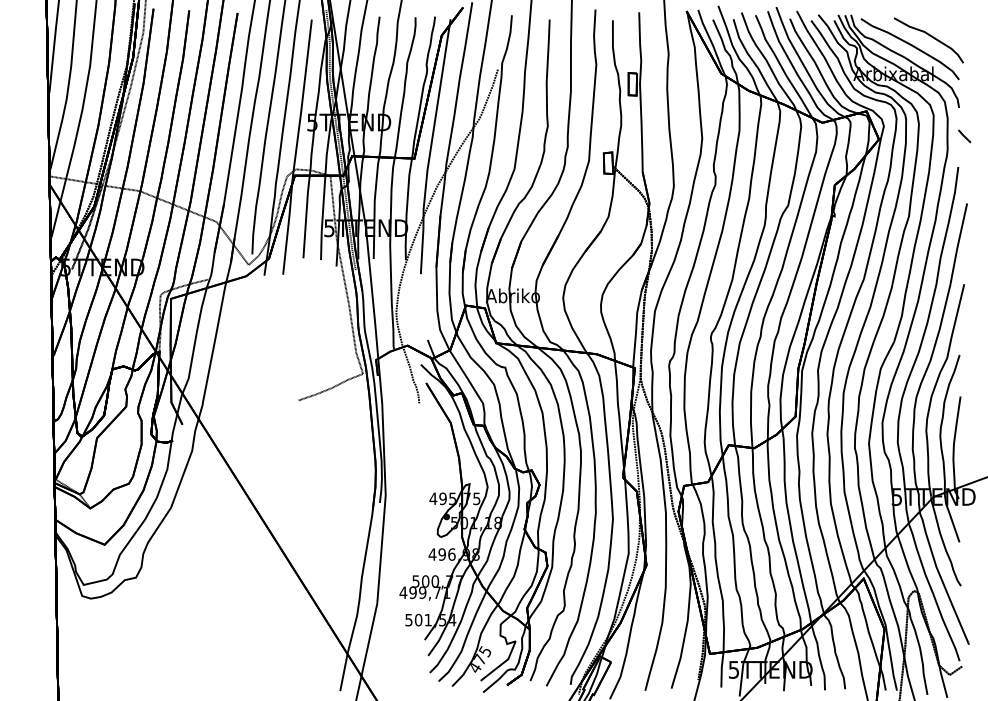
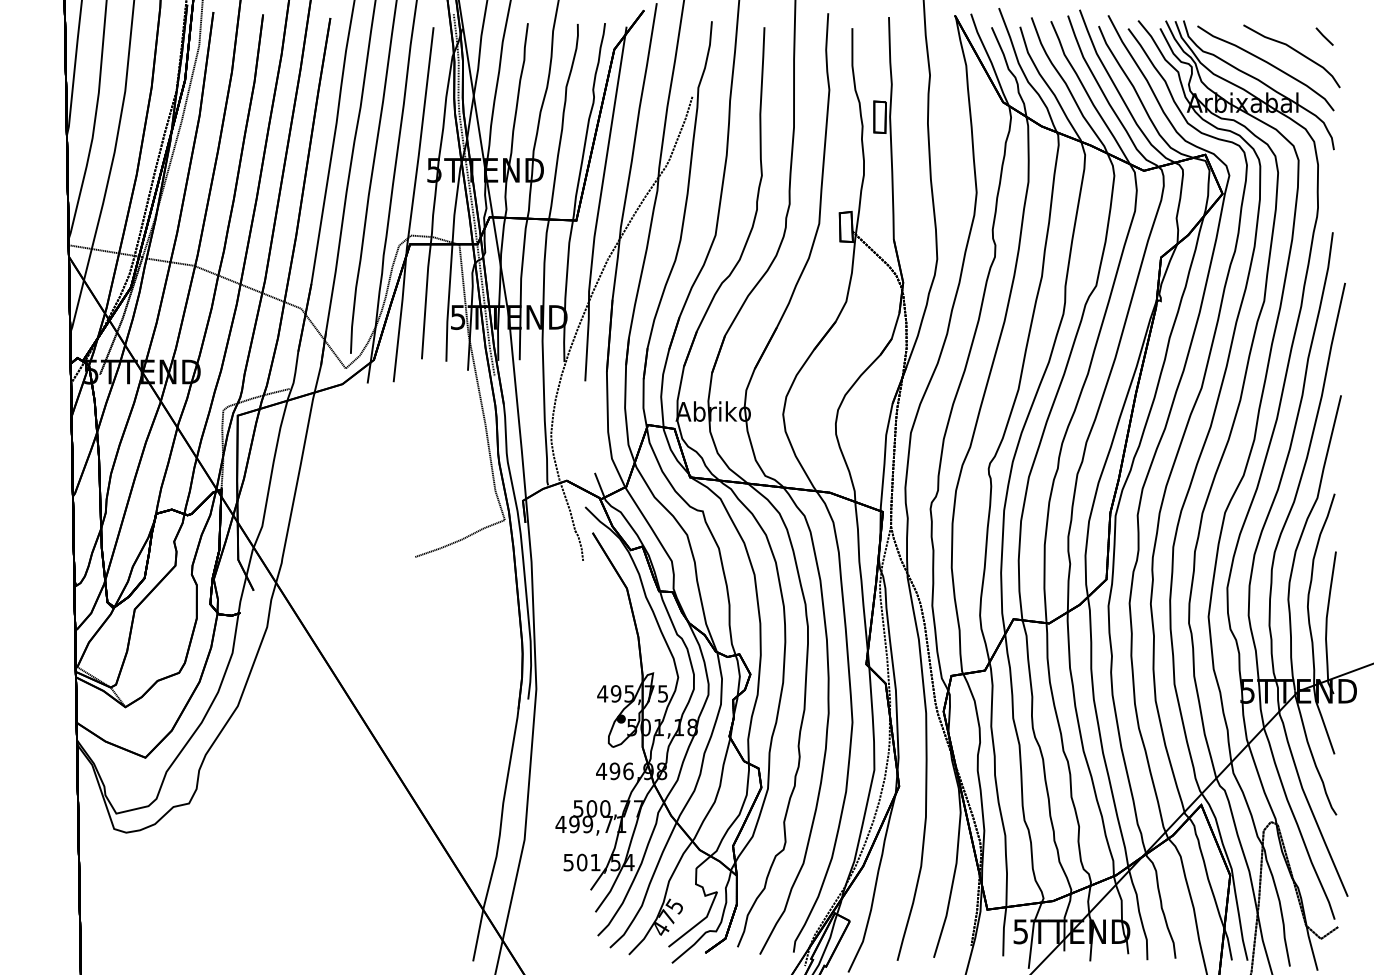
line: (964, 136) -> (1324, 36), moved

